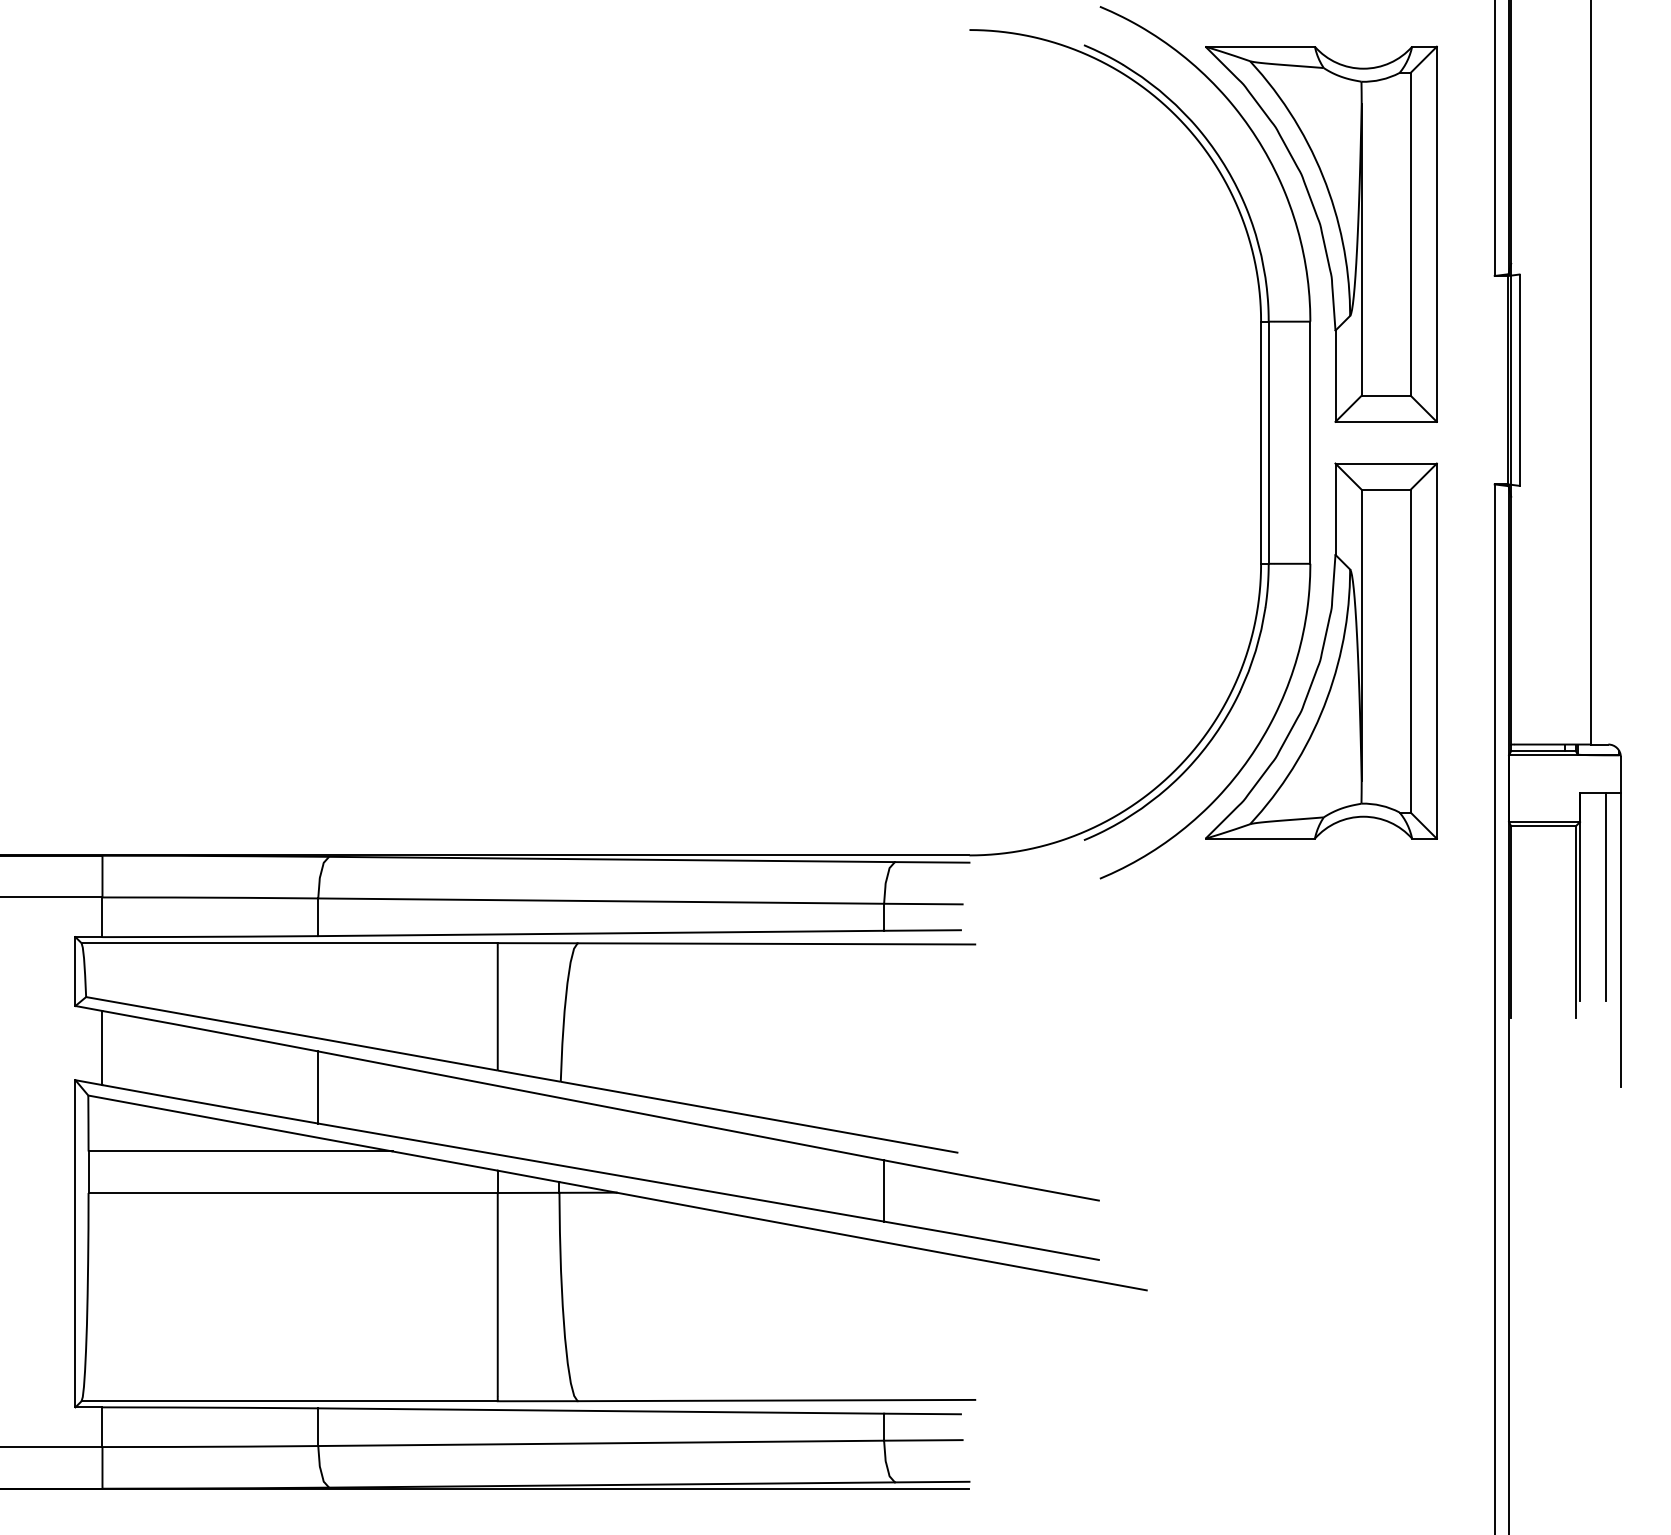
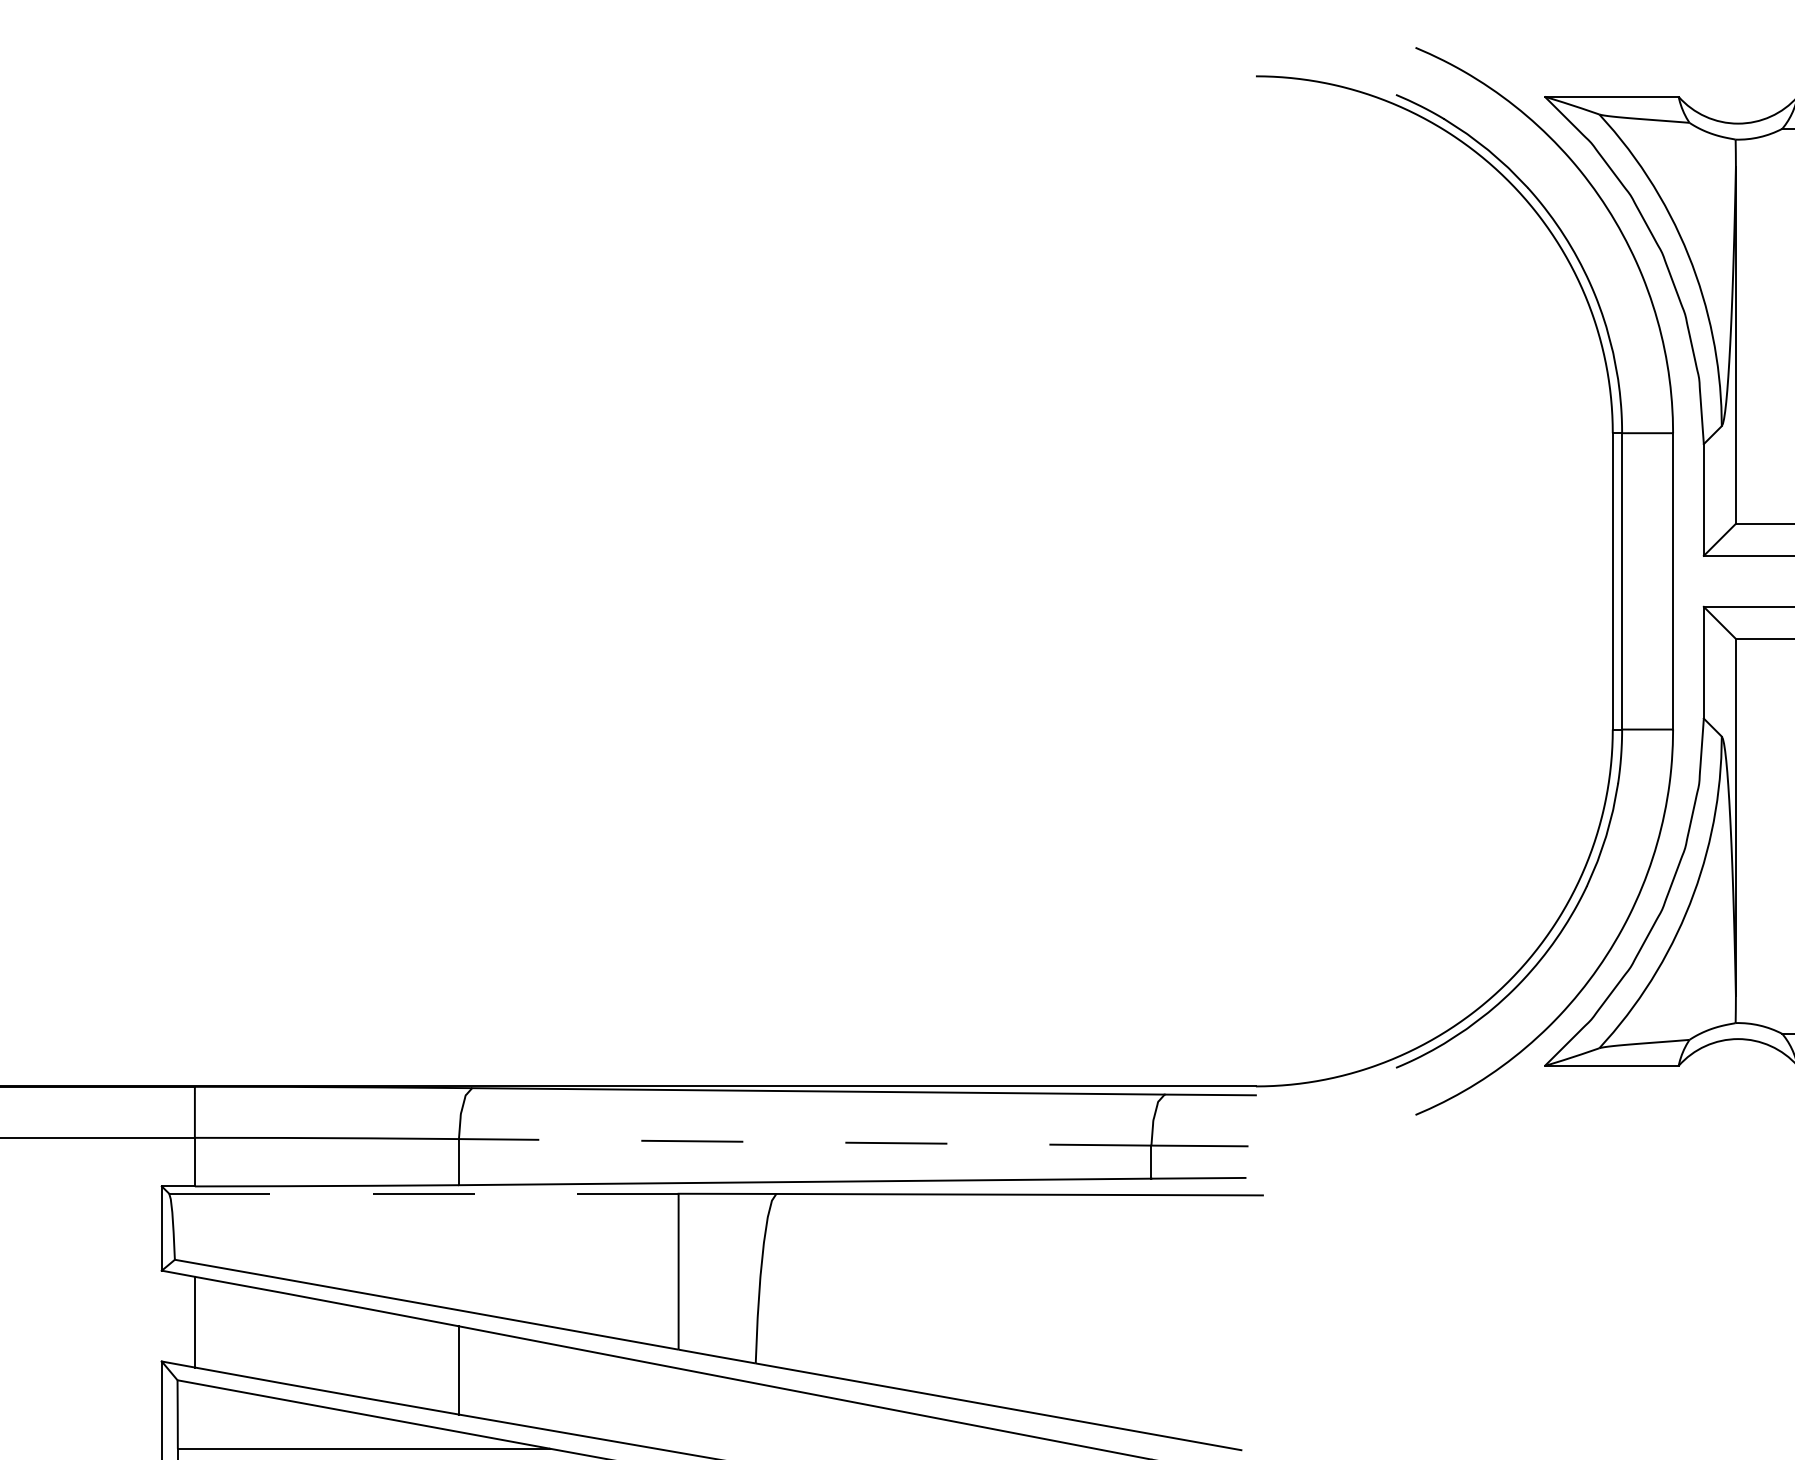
line: (601, 901) -> (805, 1142), solid -> dashed
line: (289, 943) -> (423, 1194), solid -> dashed

